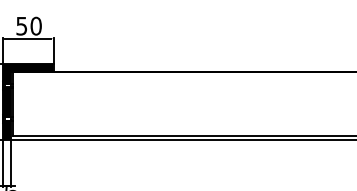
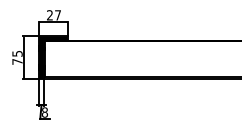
text: (29, 26) -> (54, 15), 50 -> 27

